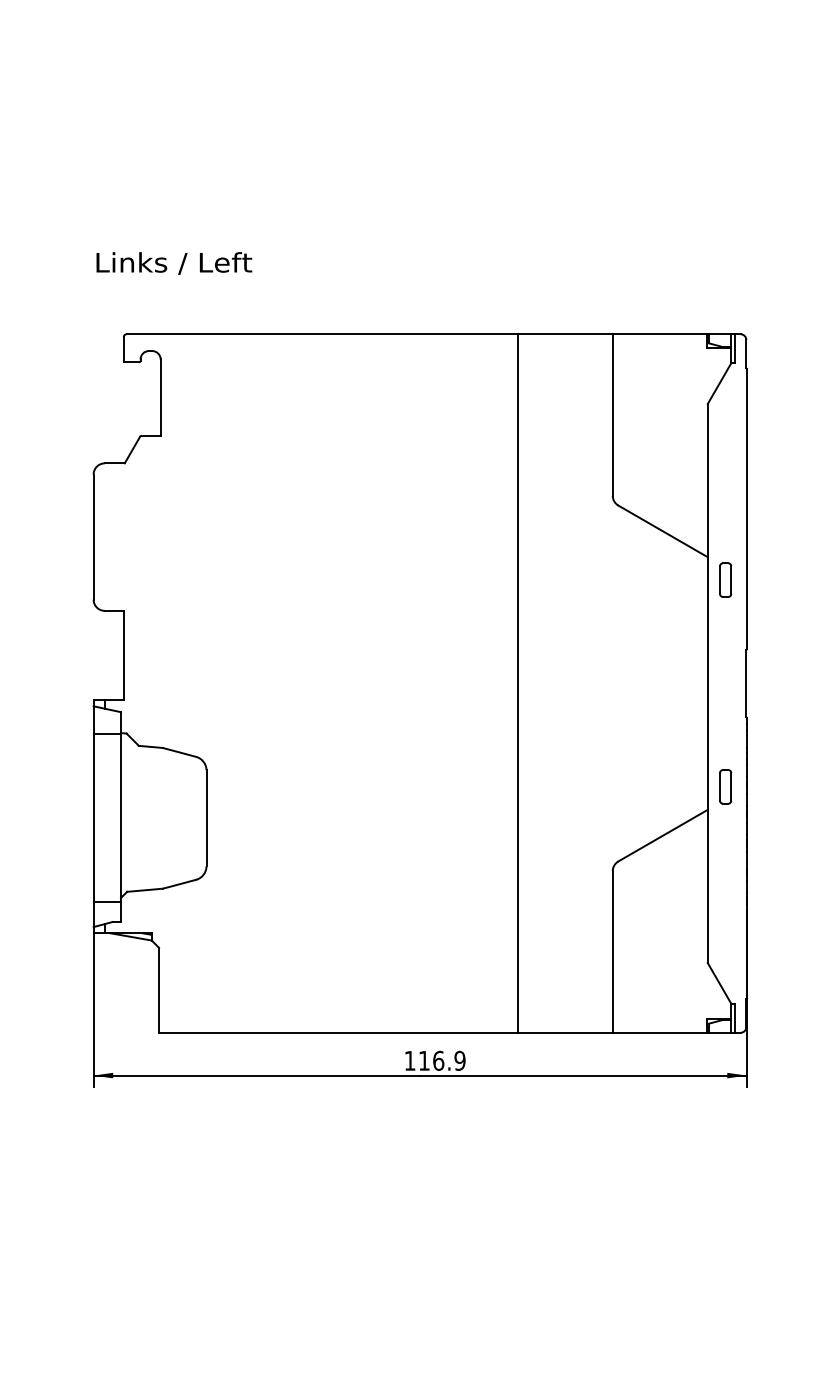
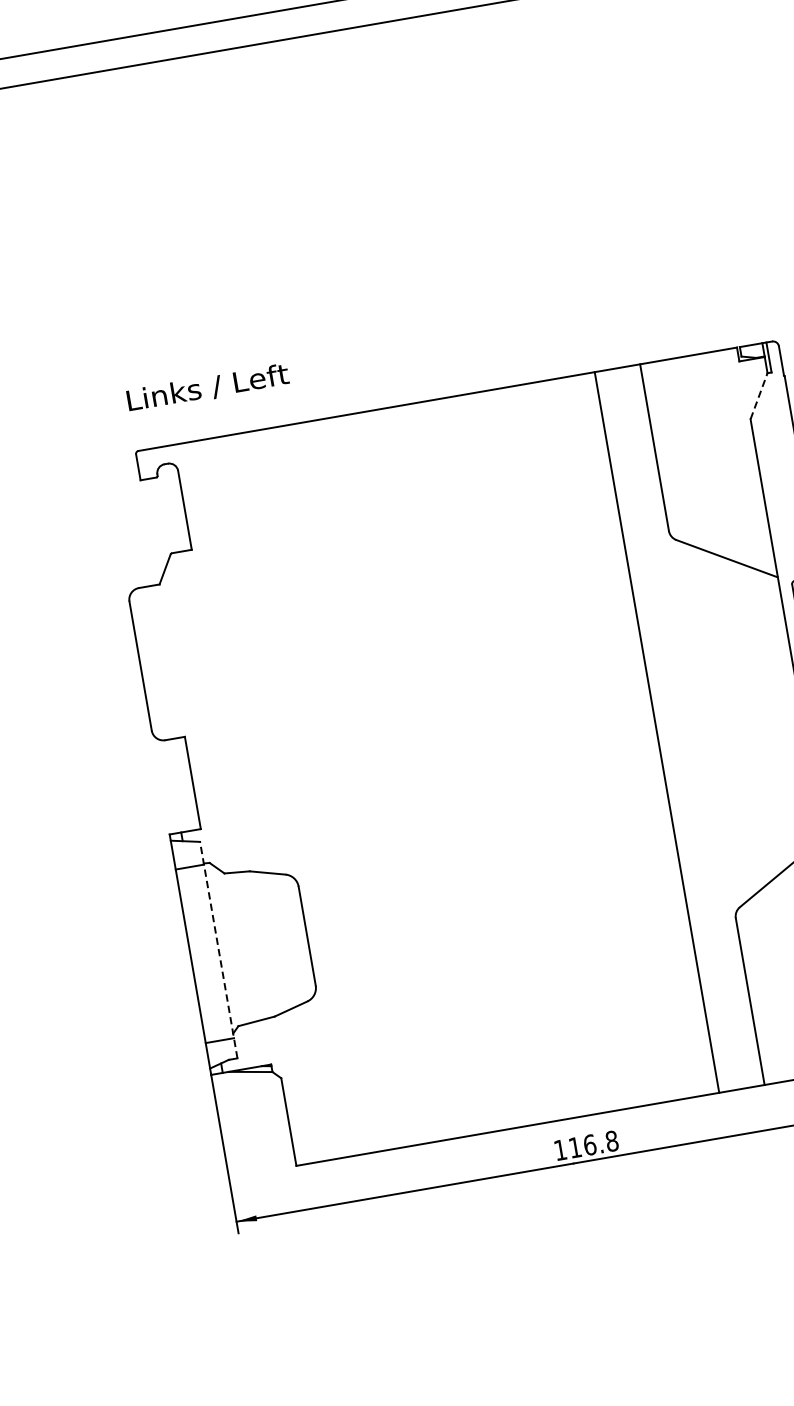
text: (174, 263) -> (208, 388), moved
line: (719, 383) -> (759, 396), solid -> dashed
line: (517, 683) -> (656, 732), moved
line: (121, 817) -> (219, 950), solid -> dashed
text: (459, 1060) -> (611, 1140), 116.9 -> 116.8

